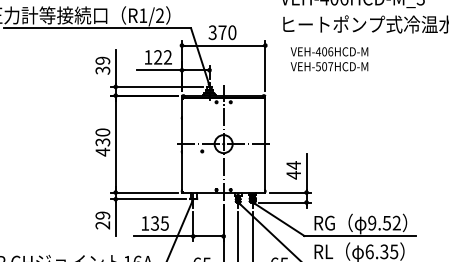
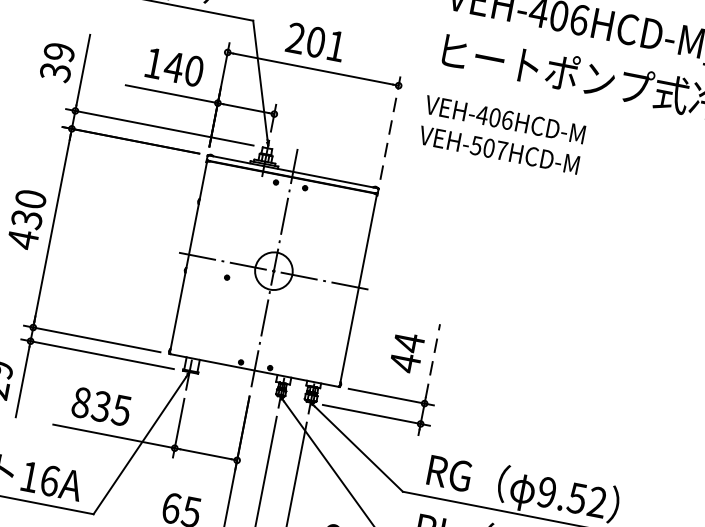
text: (222, 32) -> (315, 41), 370 -> 201
text: (162, 57) -> (182, 69), 122 -> 140
text: (329, 59) -> (502, 135), moved
line: (265, 65) -> (390, 126), solid -> dashed
line: (306, 171) -> (432, 360), solid -> dashed
text: (145, 223) -> (81, 402), 135 -> 835

